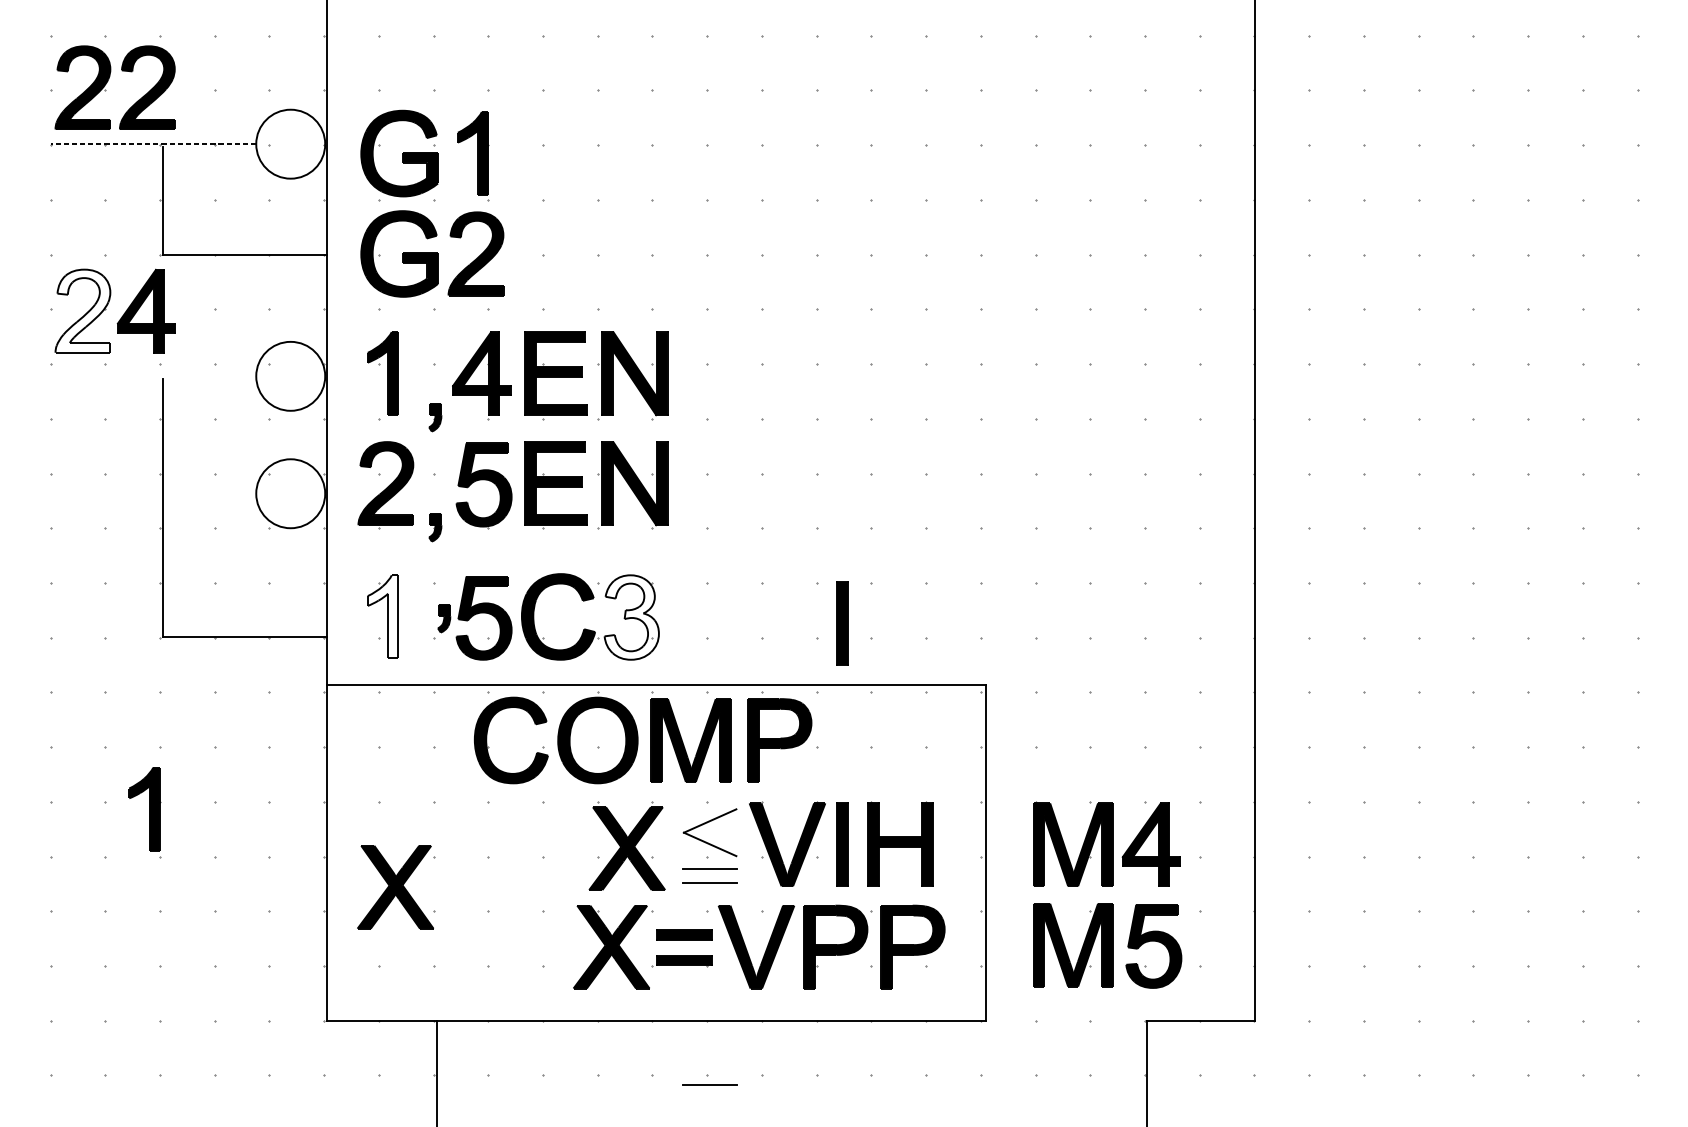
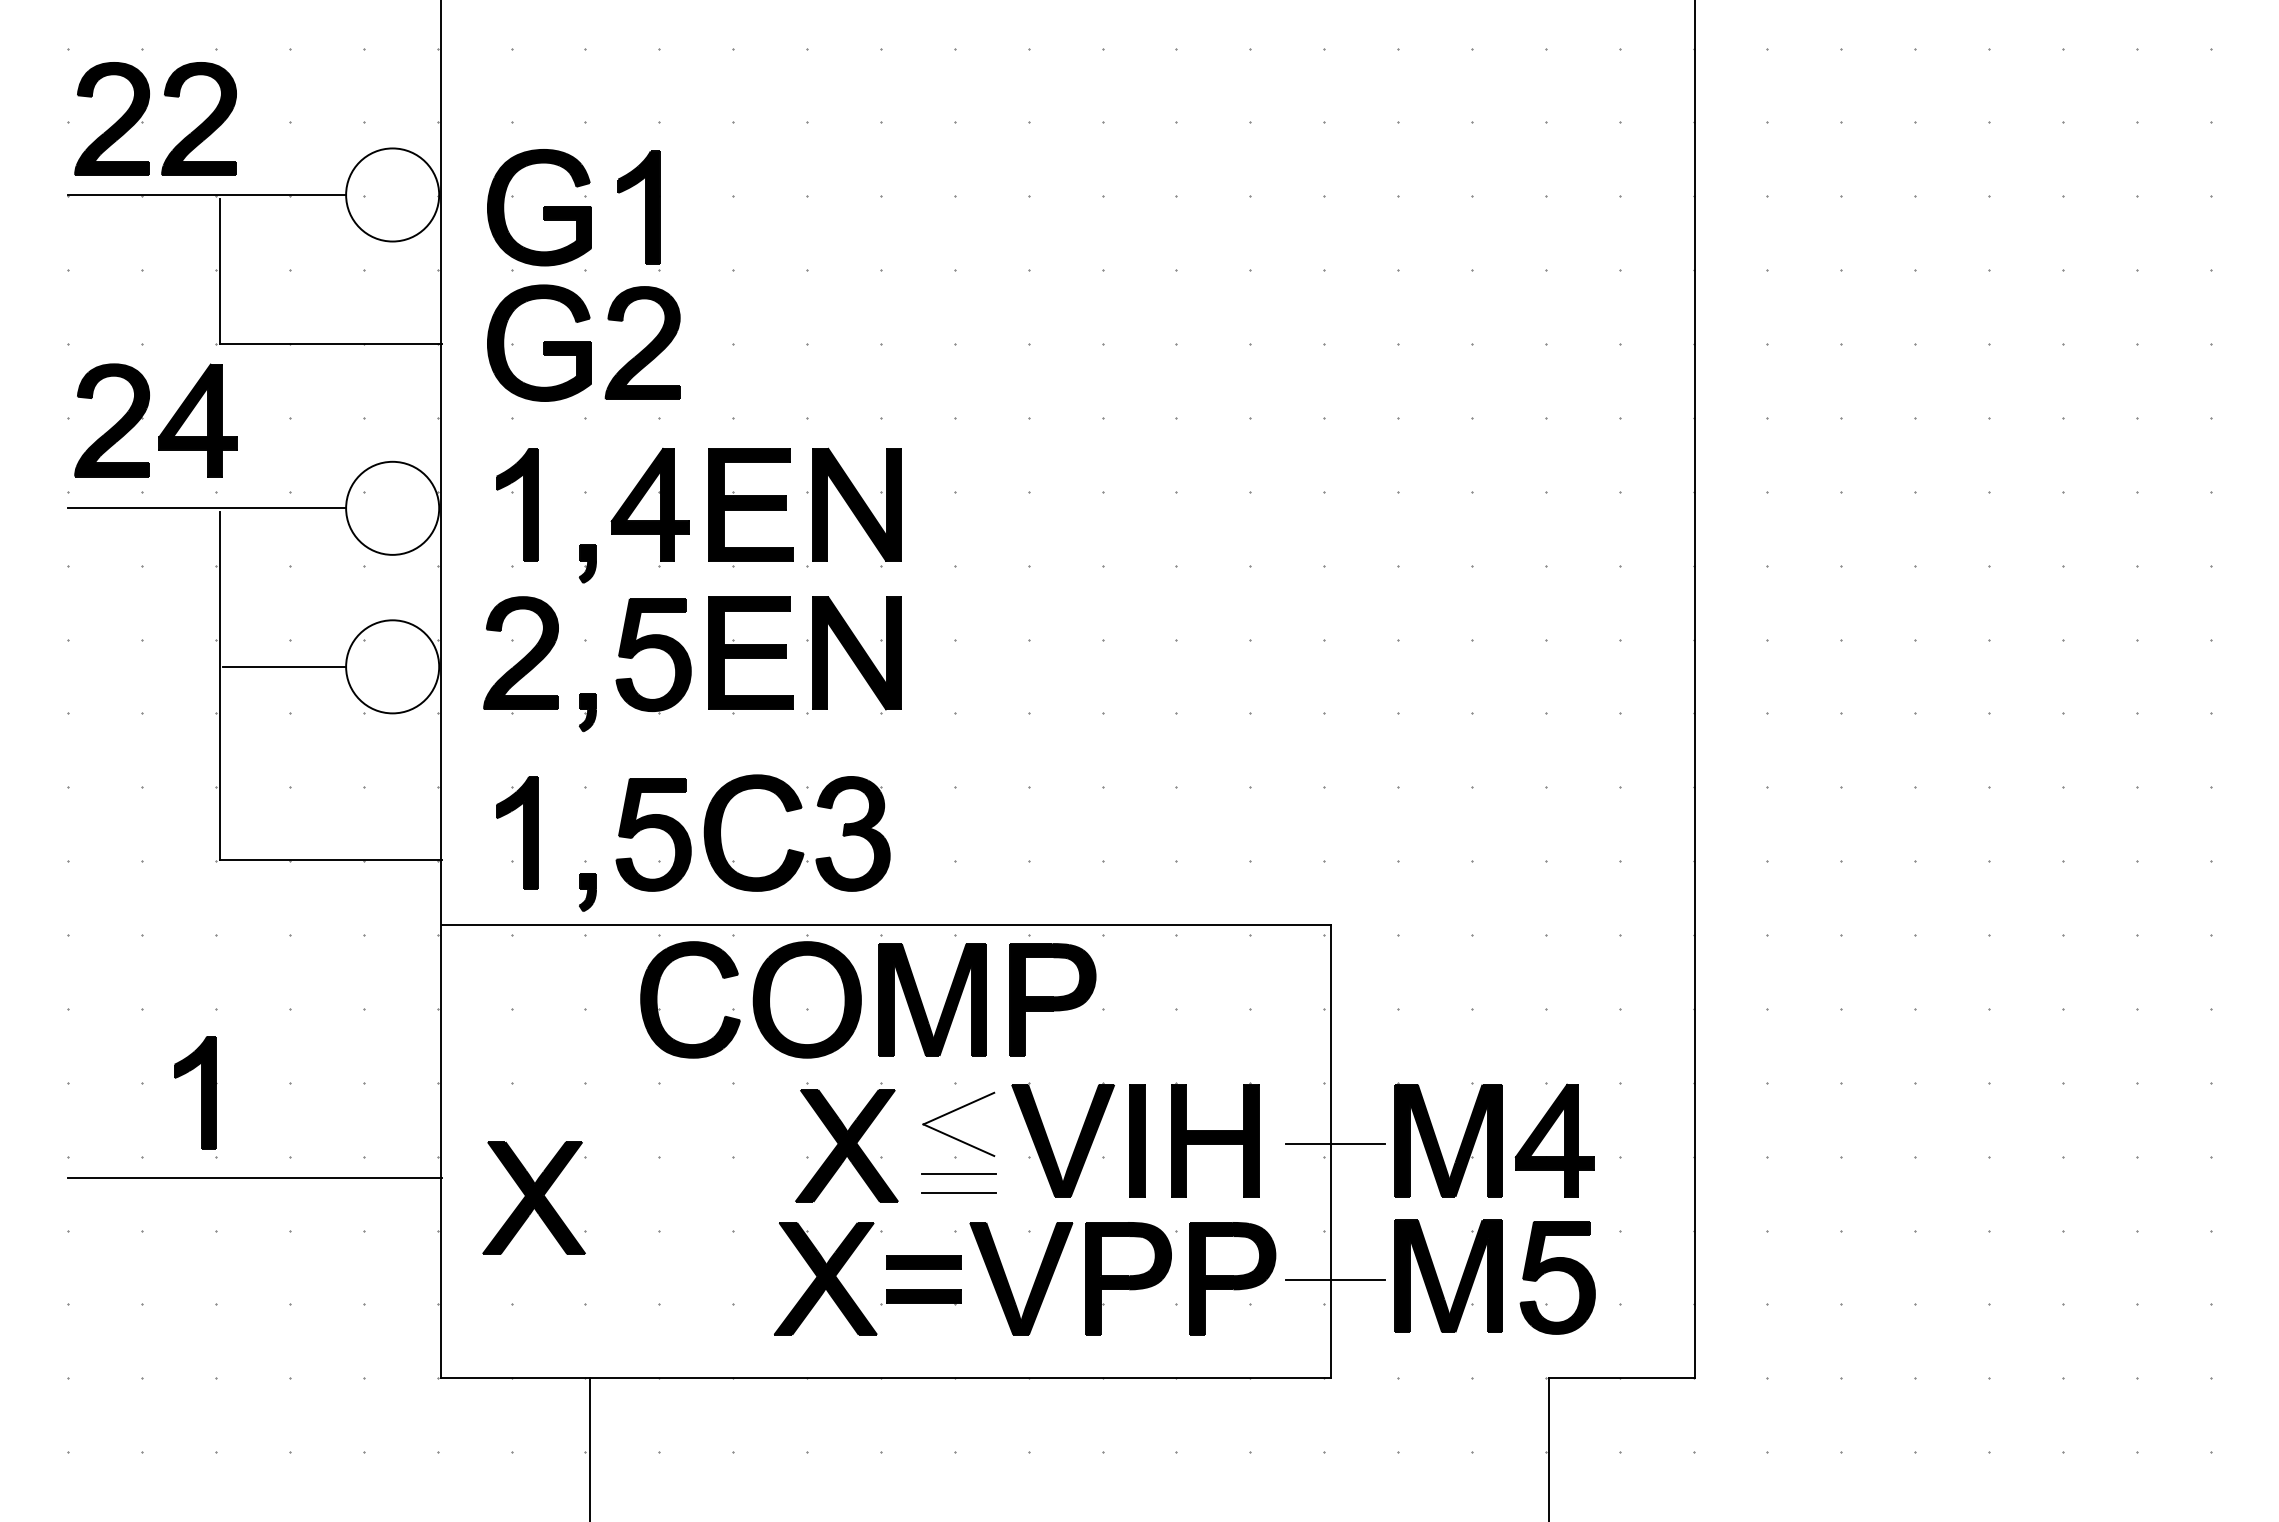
line: (153, 144) -> (207, 195), dashed -> solid
fill: (83, 311) -> (112, 420), added
line: (153, 376) -> (207, 508), added
line: (210, 493) -> (284, 666), added
fill: (382, 616) -> (516, 832), added
fill: (631, 617) -> (852, 833), added
part: (443, 618) -> (587, 892), moved
part: (842, 623) -> (1137, 841), removed
line: (988, 847) -> (1334, 1144), added
line: (188, 872) -> (254, 1178), added
line: (988, 947) -> (1334, 1279), added
line: (709, 1084) -> (958, 1464), removed

